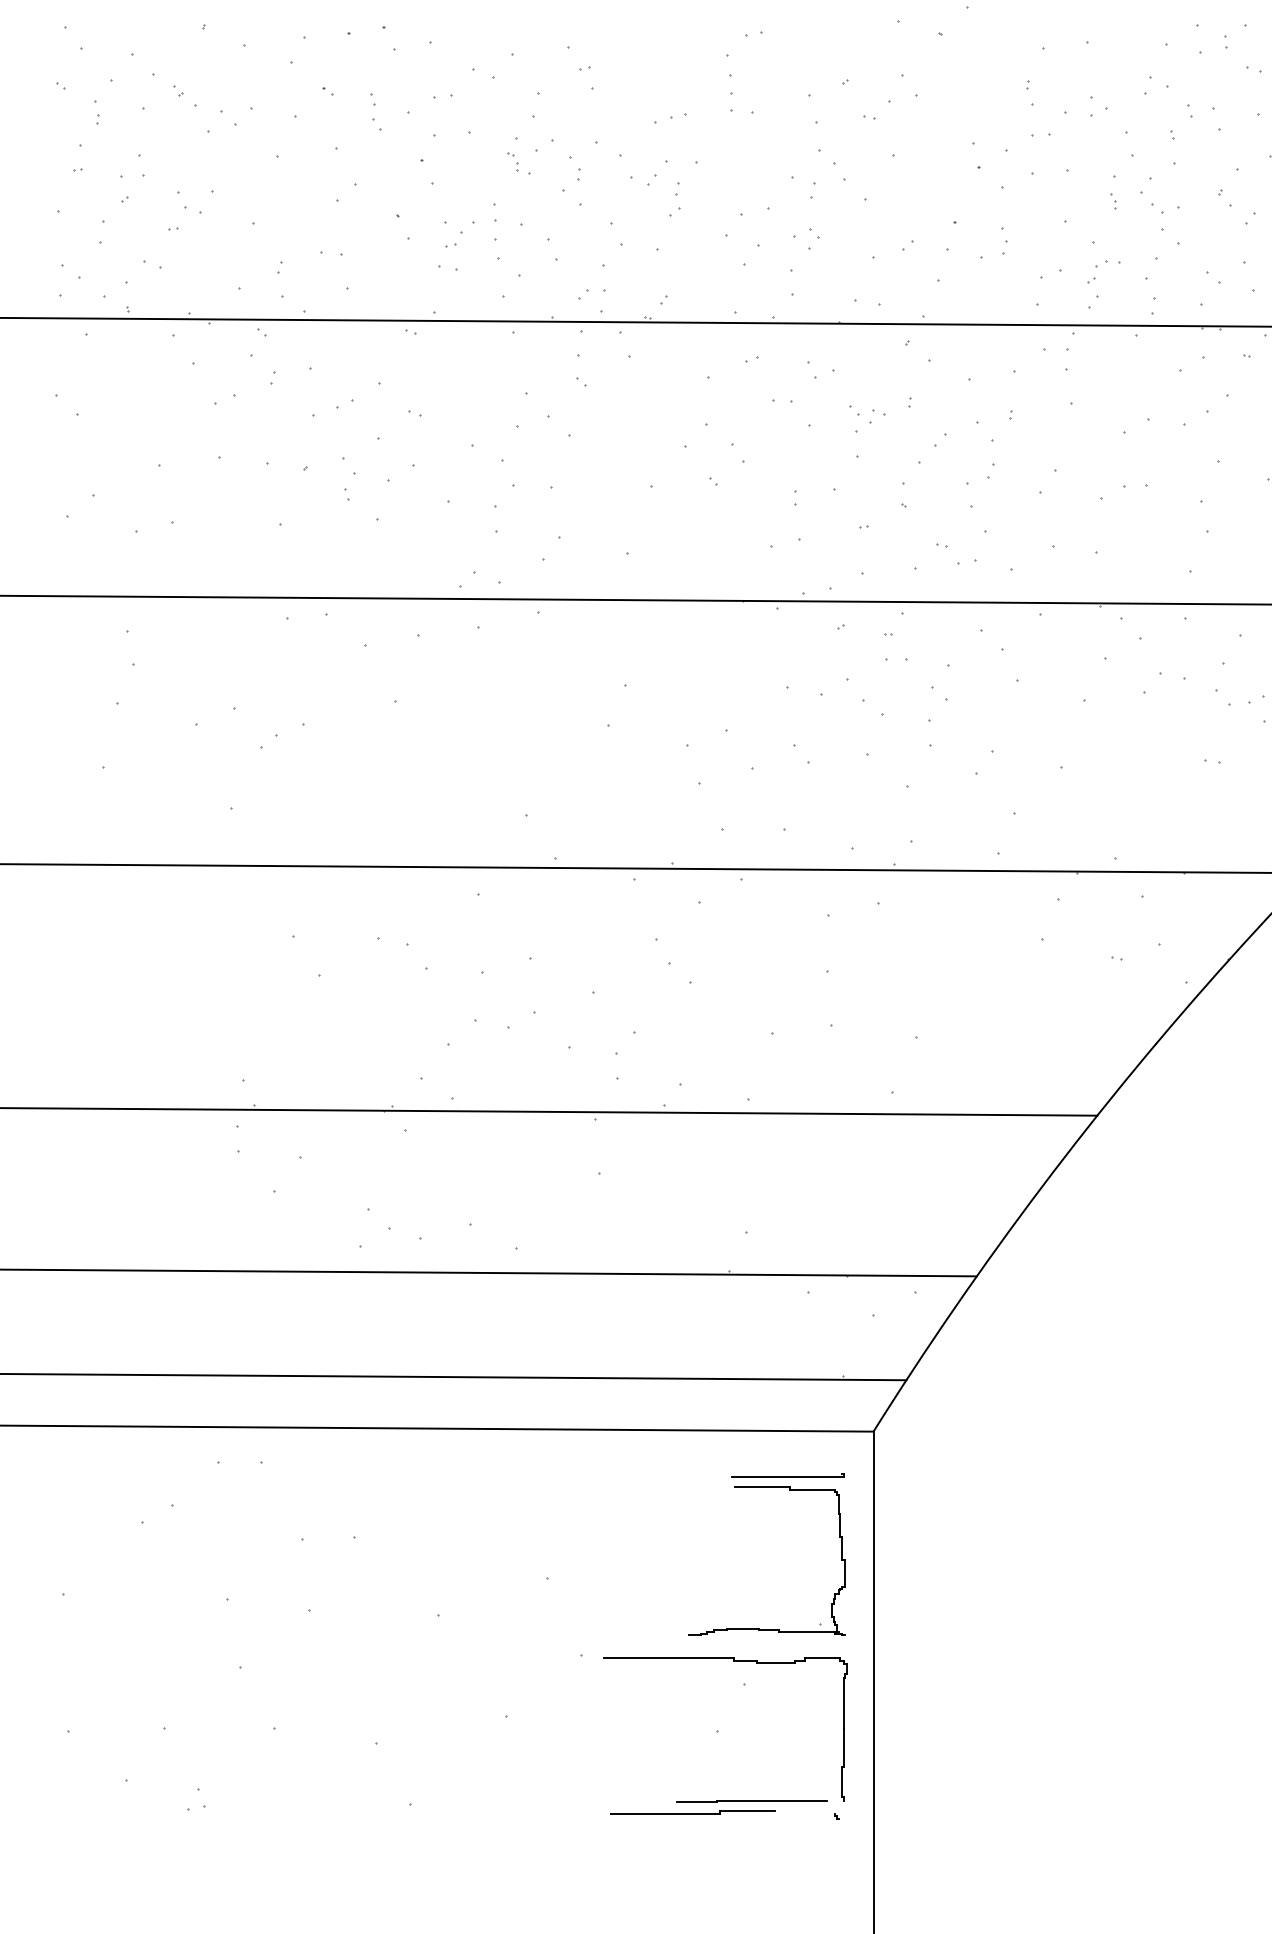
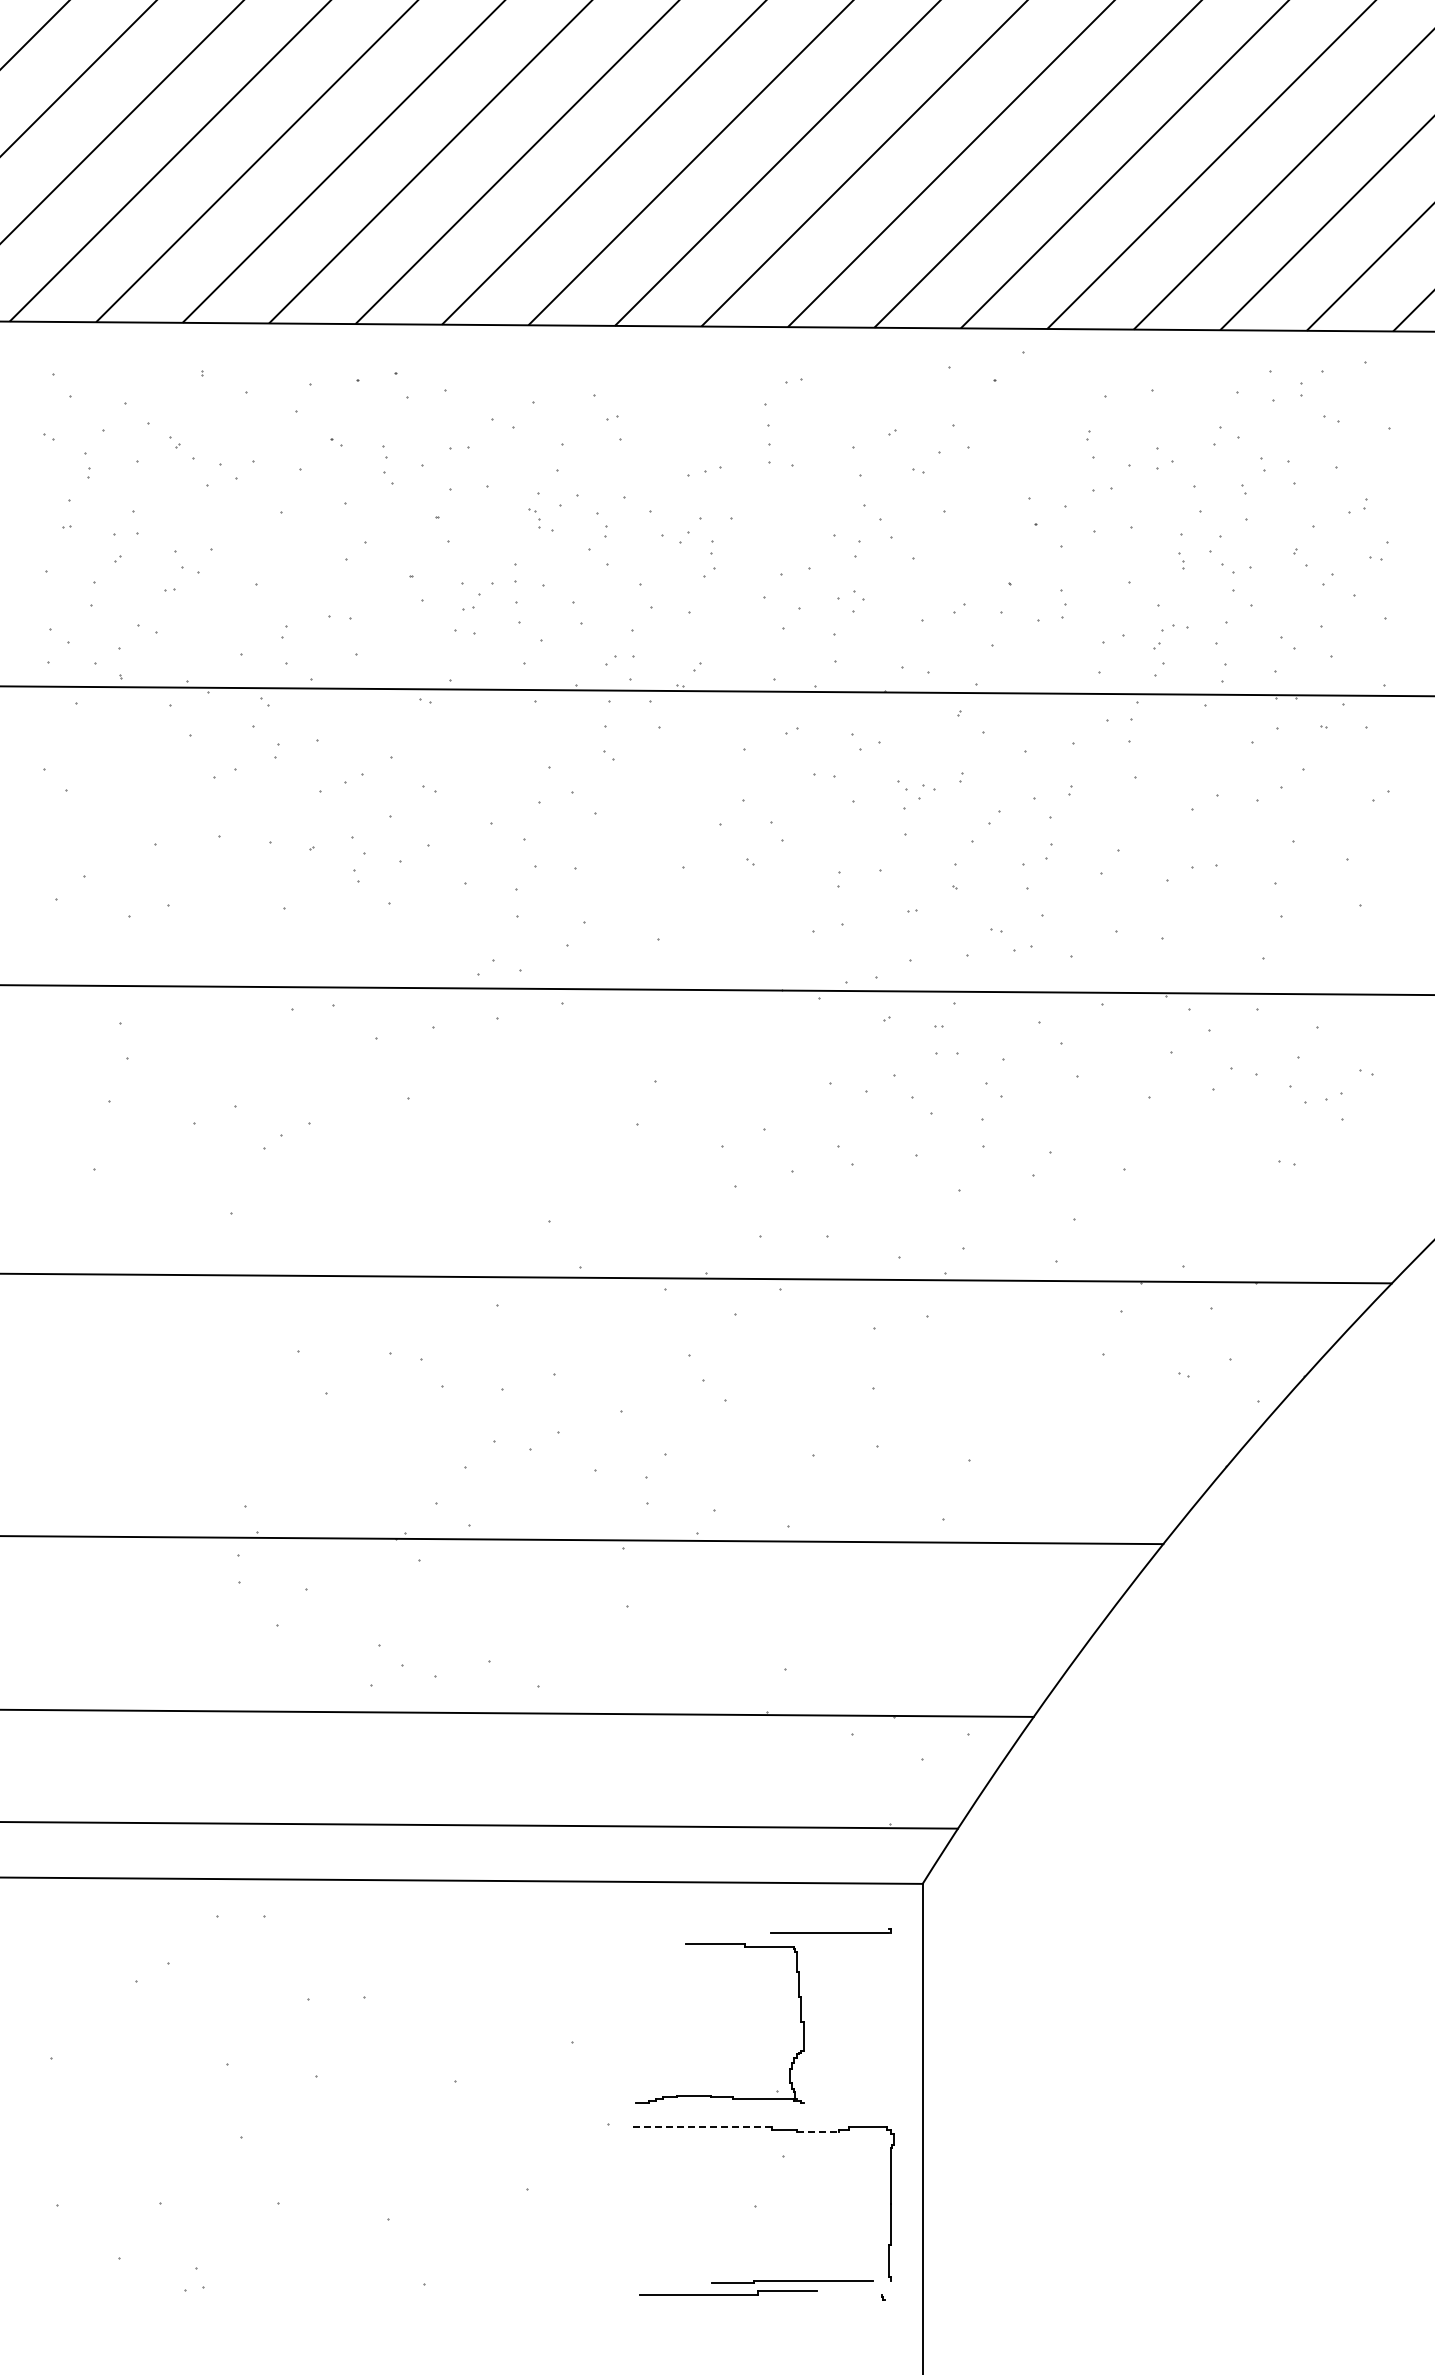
part: (758, 1628) -> (711, 2095), moved
line: (668, 1657) -> (702, 2126), solid -> dashed
line: (776, 1662) -> (818, 2132), solid -> dashed

